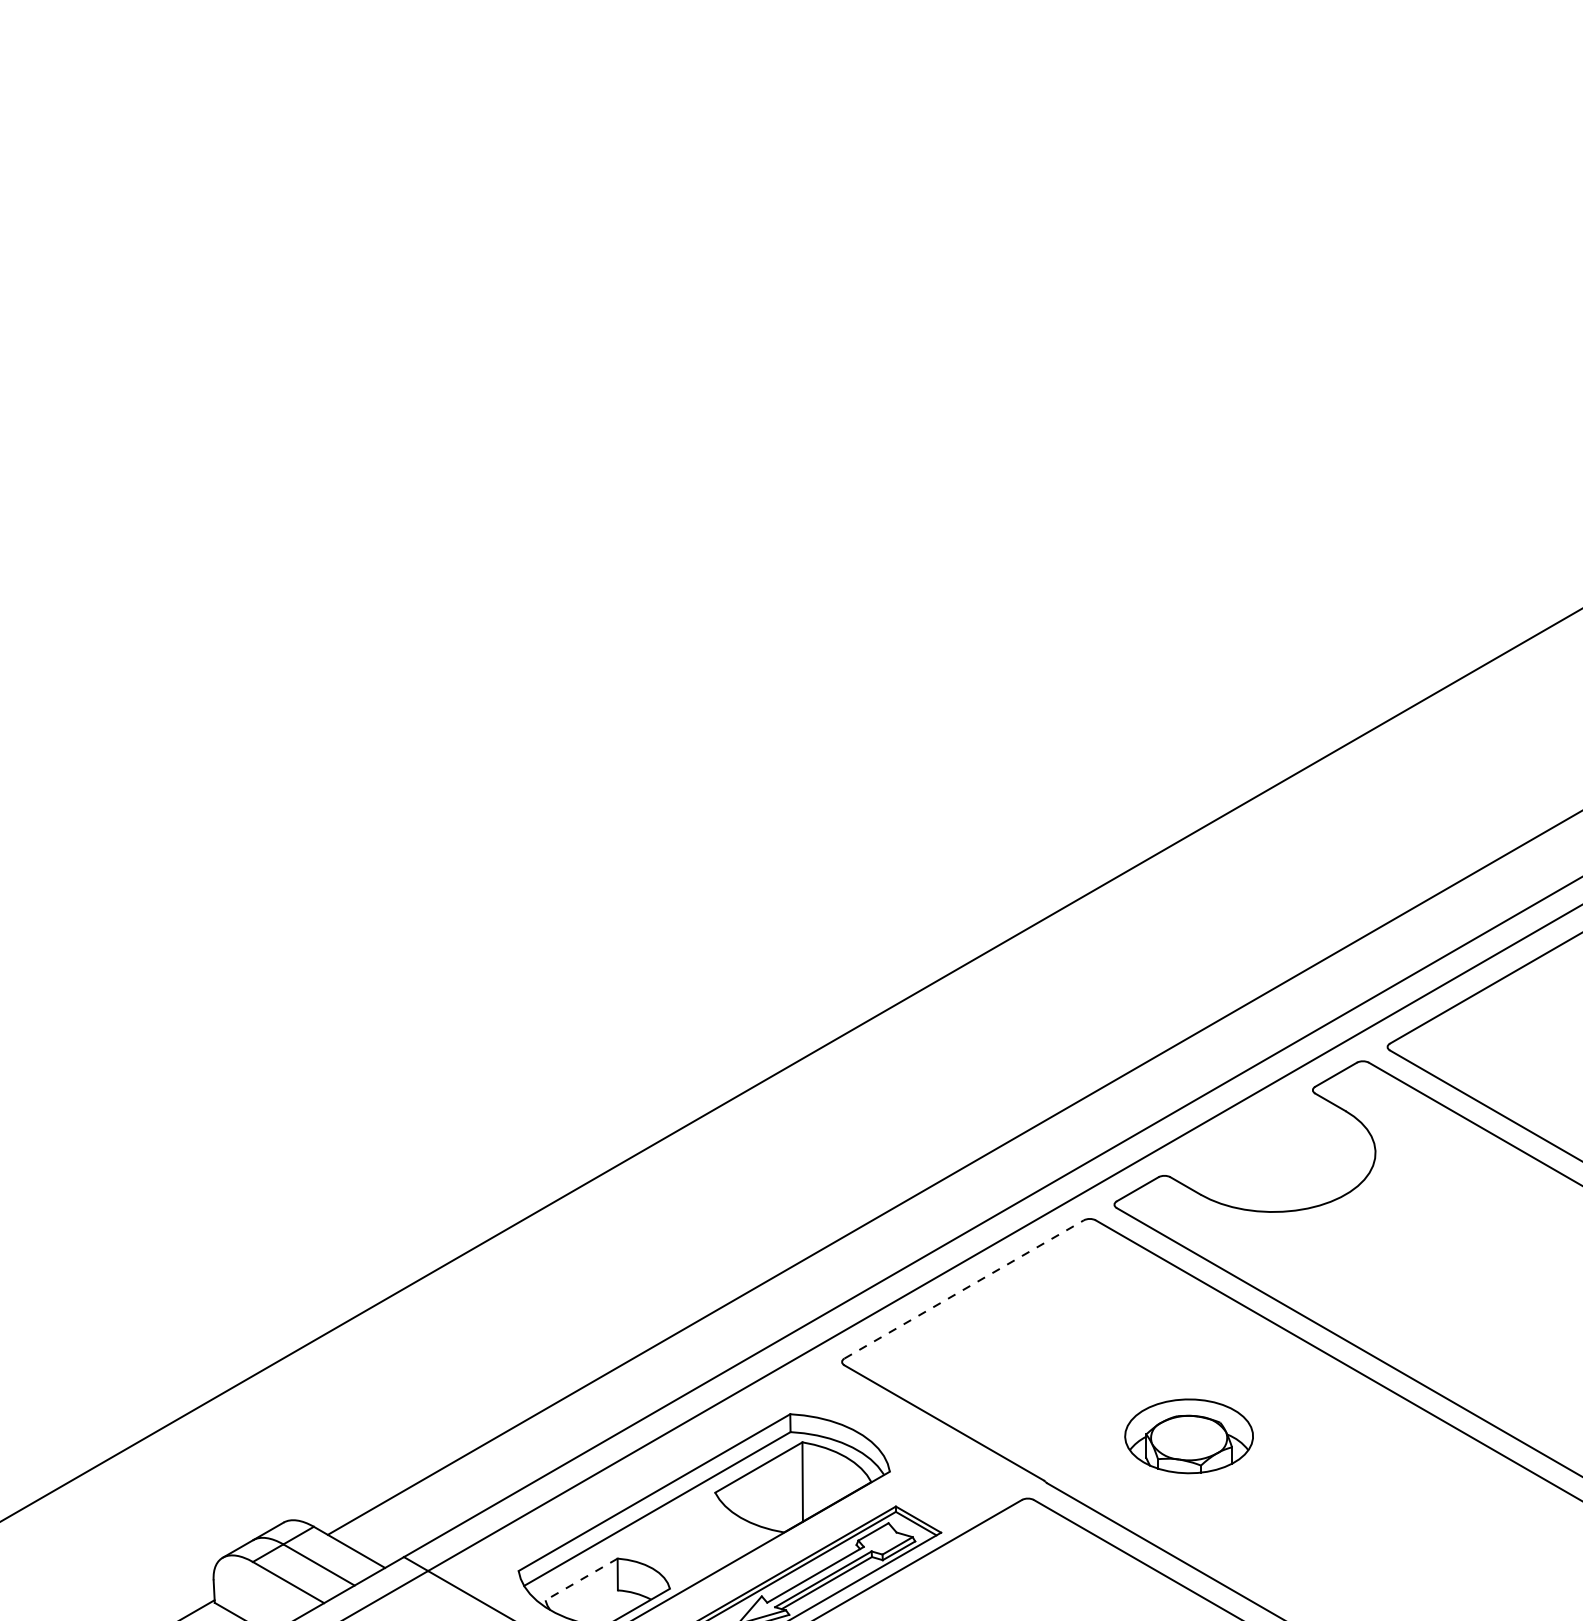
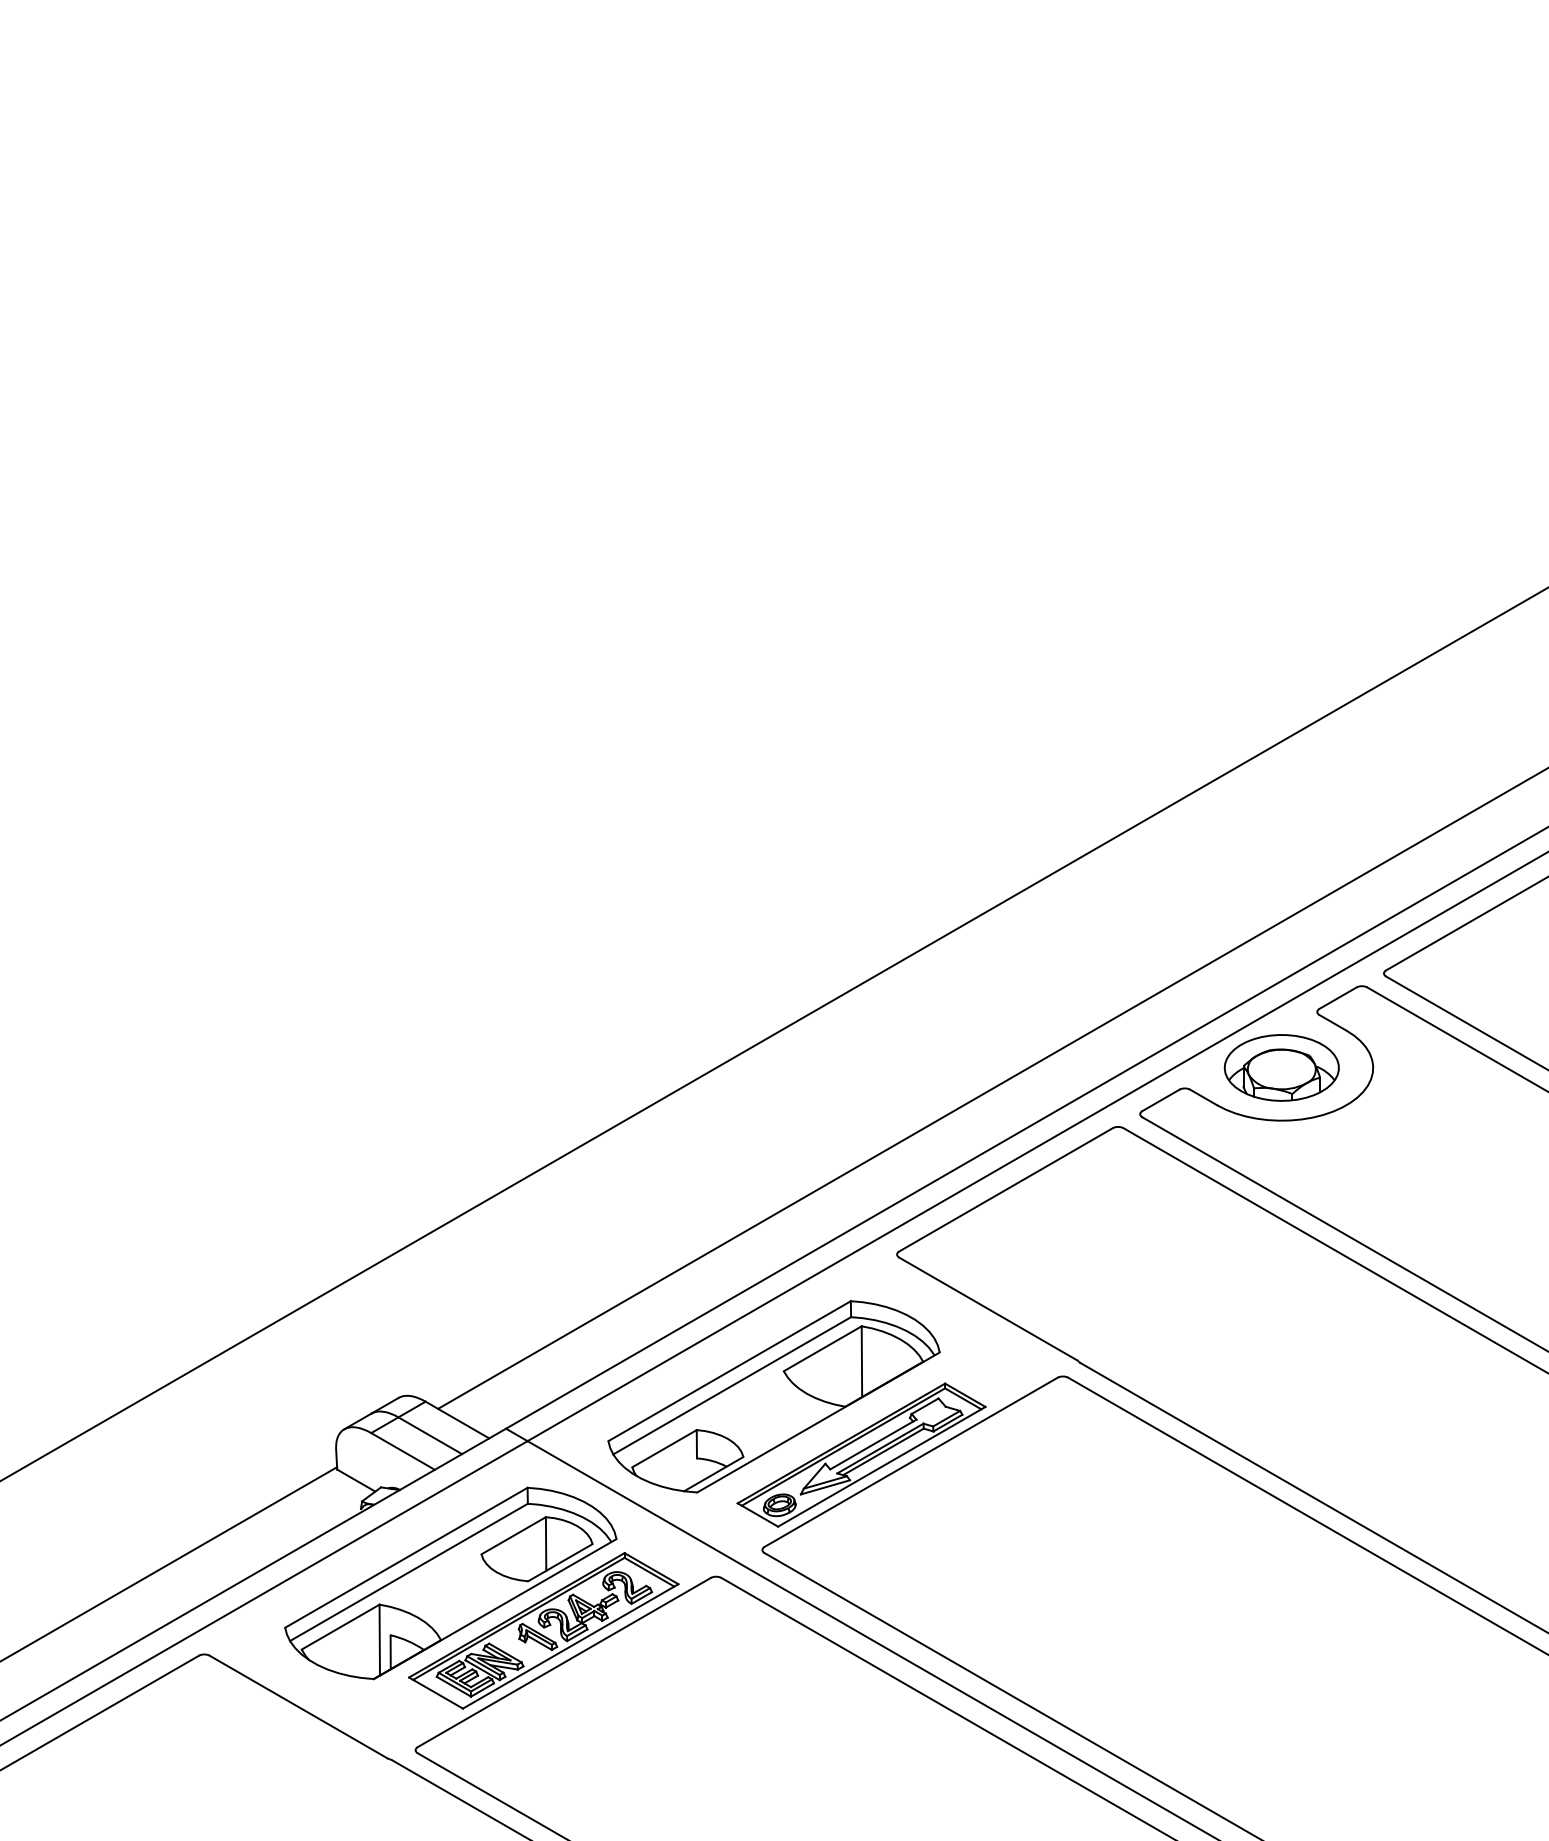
line: (964, 1289) -> (1006, 1189), dashed -> solid
part: (1188, 1435) -> (1281, 1067), moved
line: (581, 1579) -> (664, 1448), dashed -> solid

